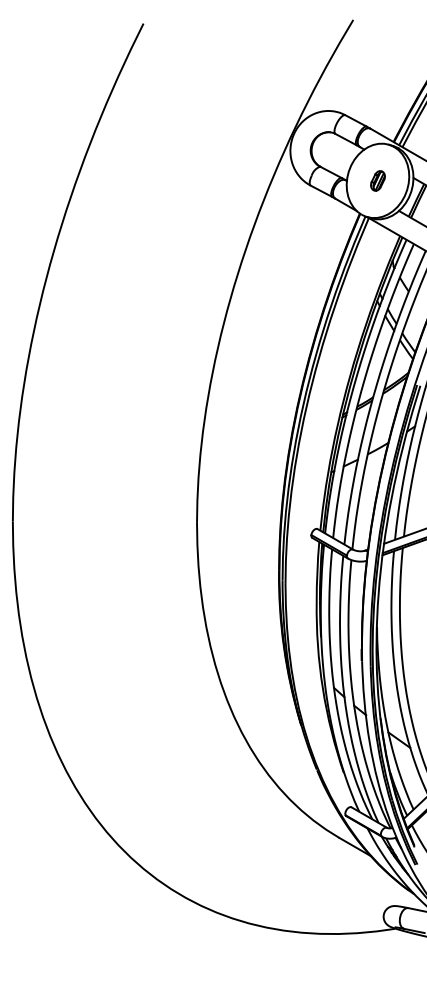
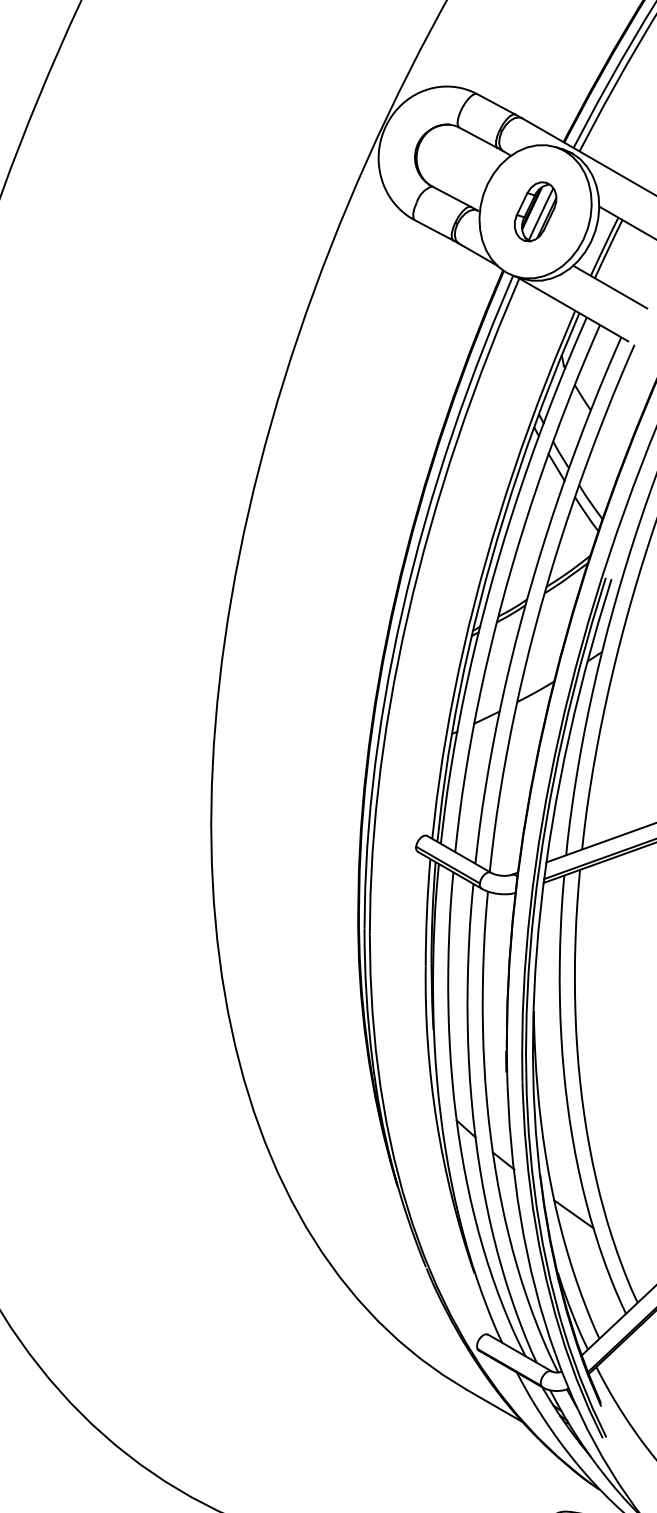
part: (377, 180) -> (534, 211), size x1.67

